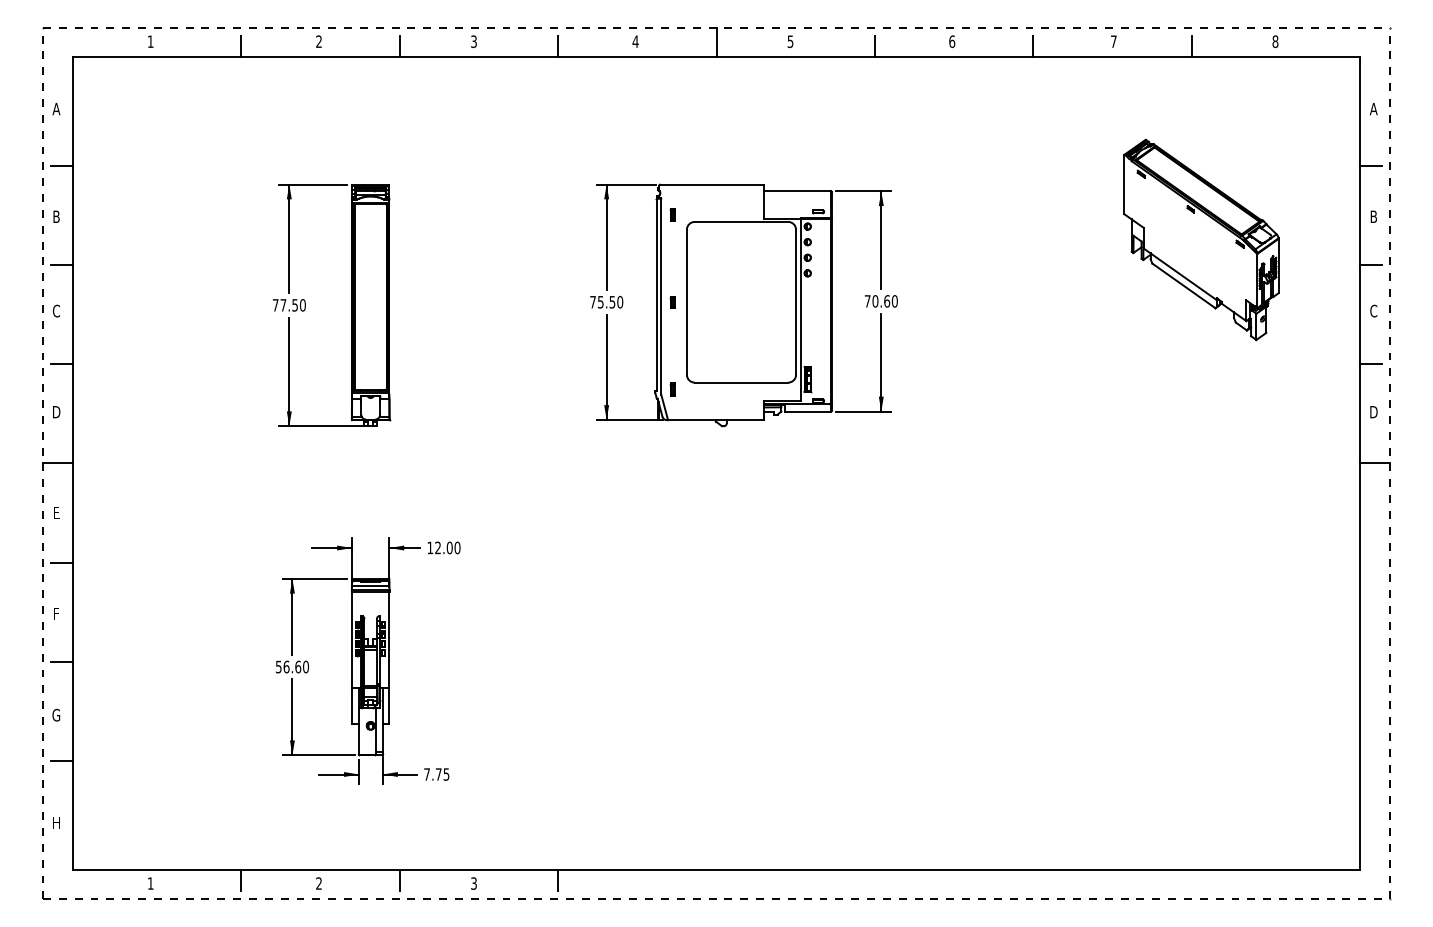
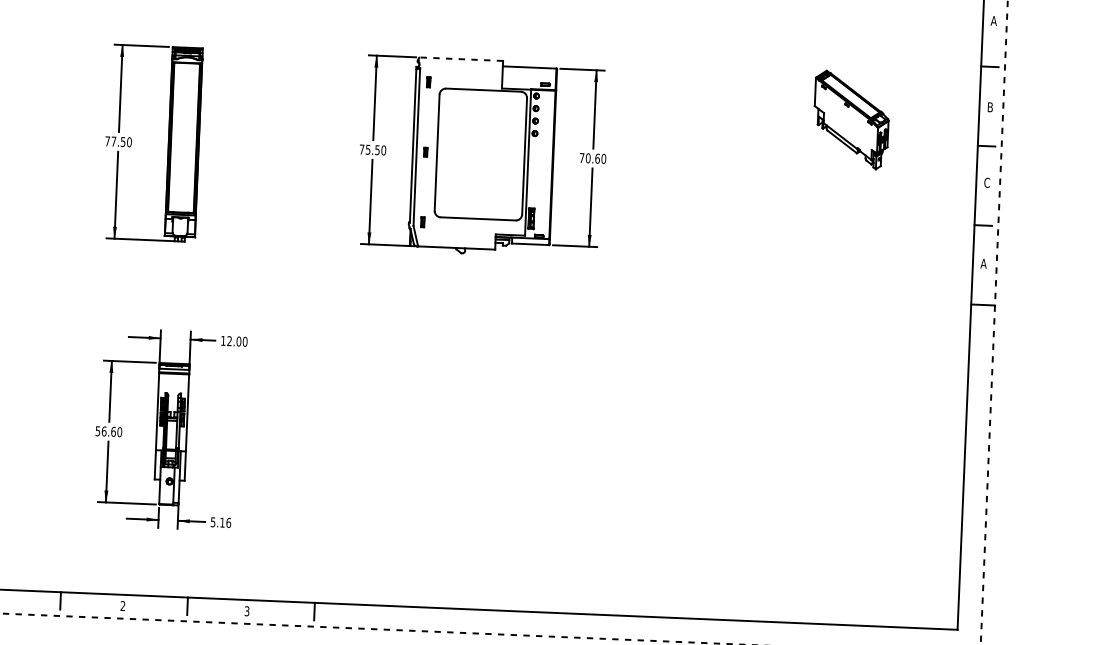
line: (712, 184) -> (461, 59), solid -> dashed
part: (1201, 239) -> (851, 119), size x0.6
text: (1373, 412) -> (983, 264), D -> A
text: (436, 774) -> (220, 522), 7.75 -> 5.16

